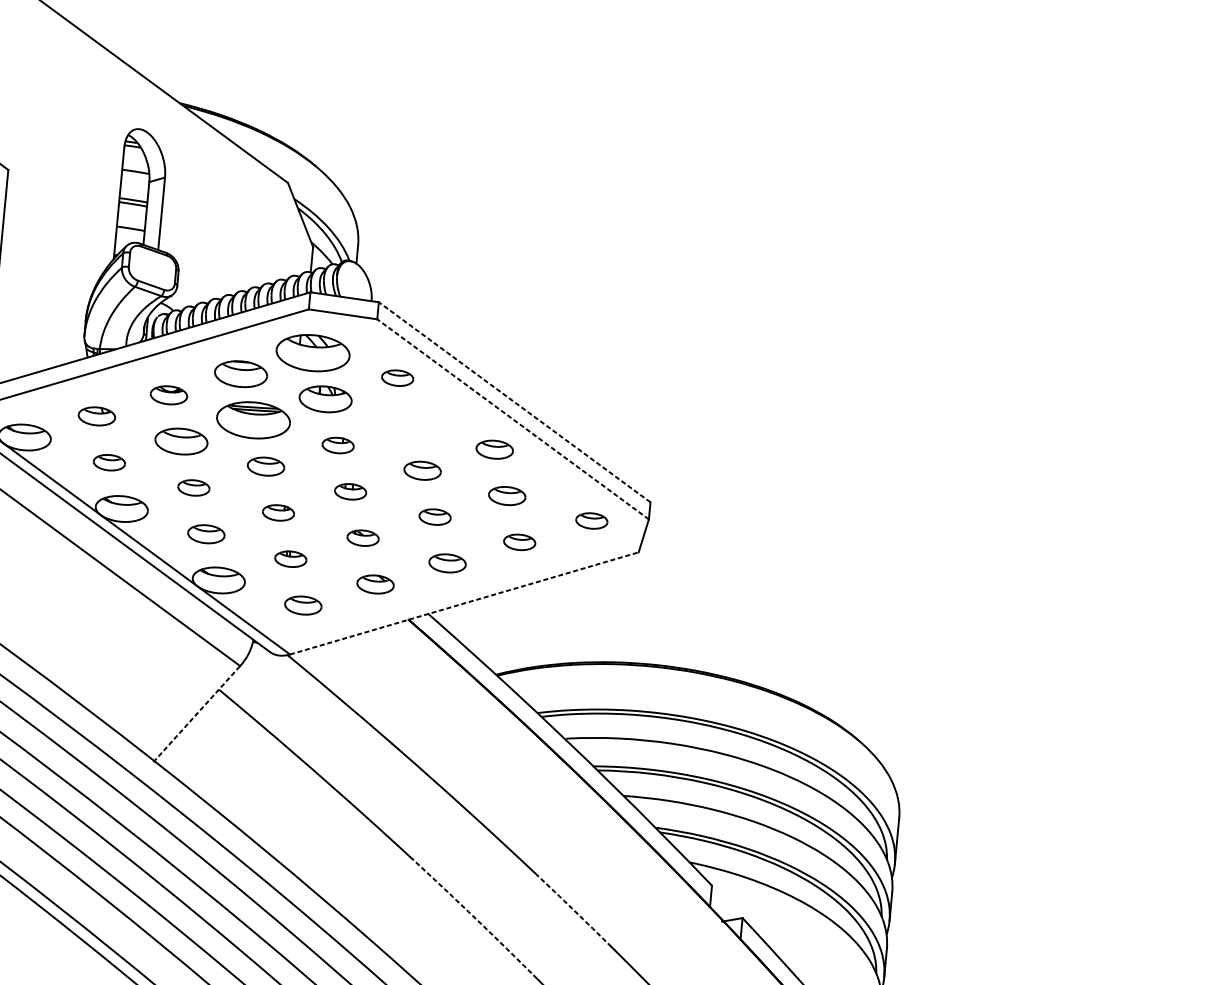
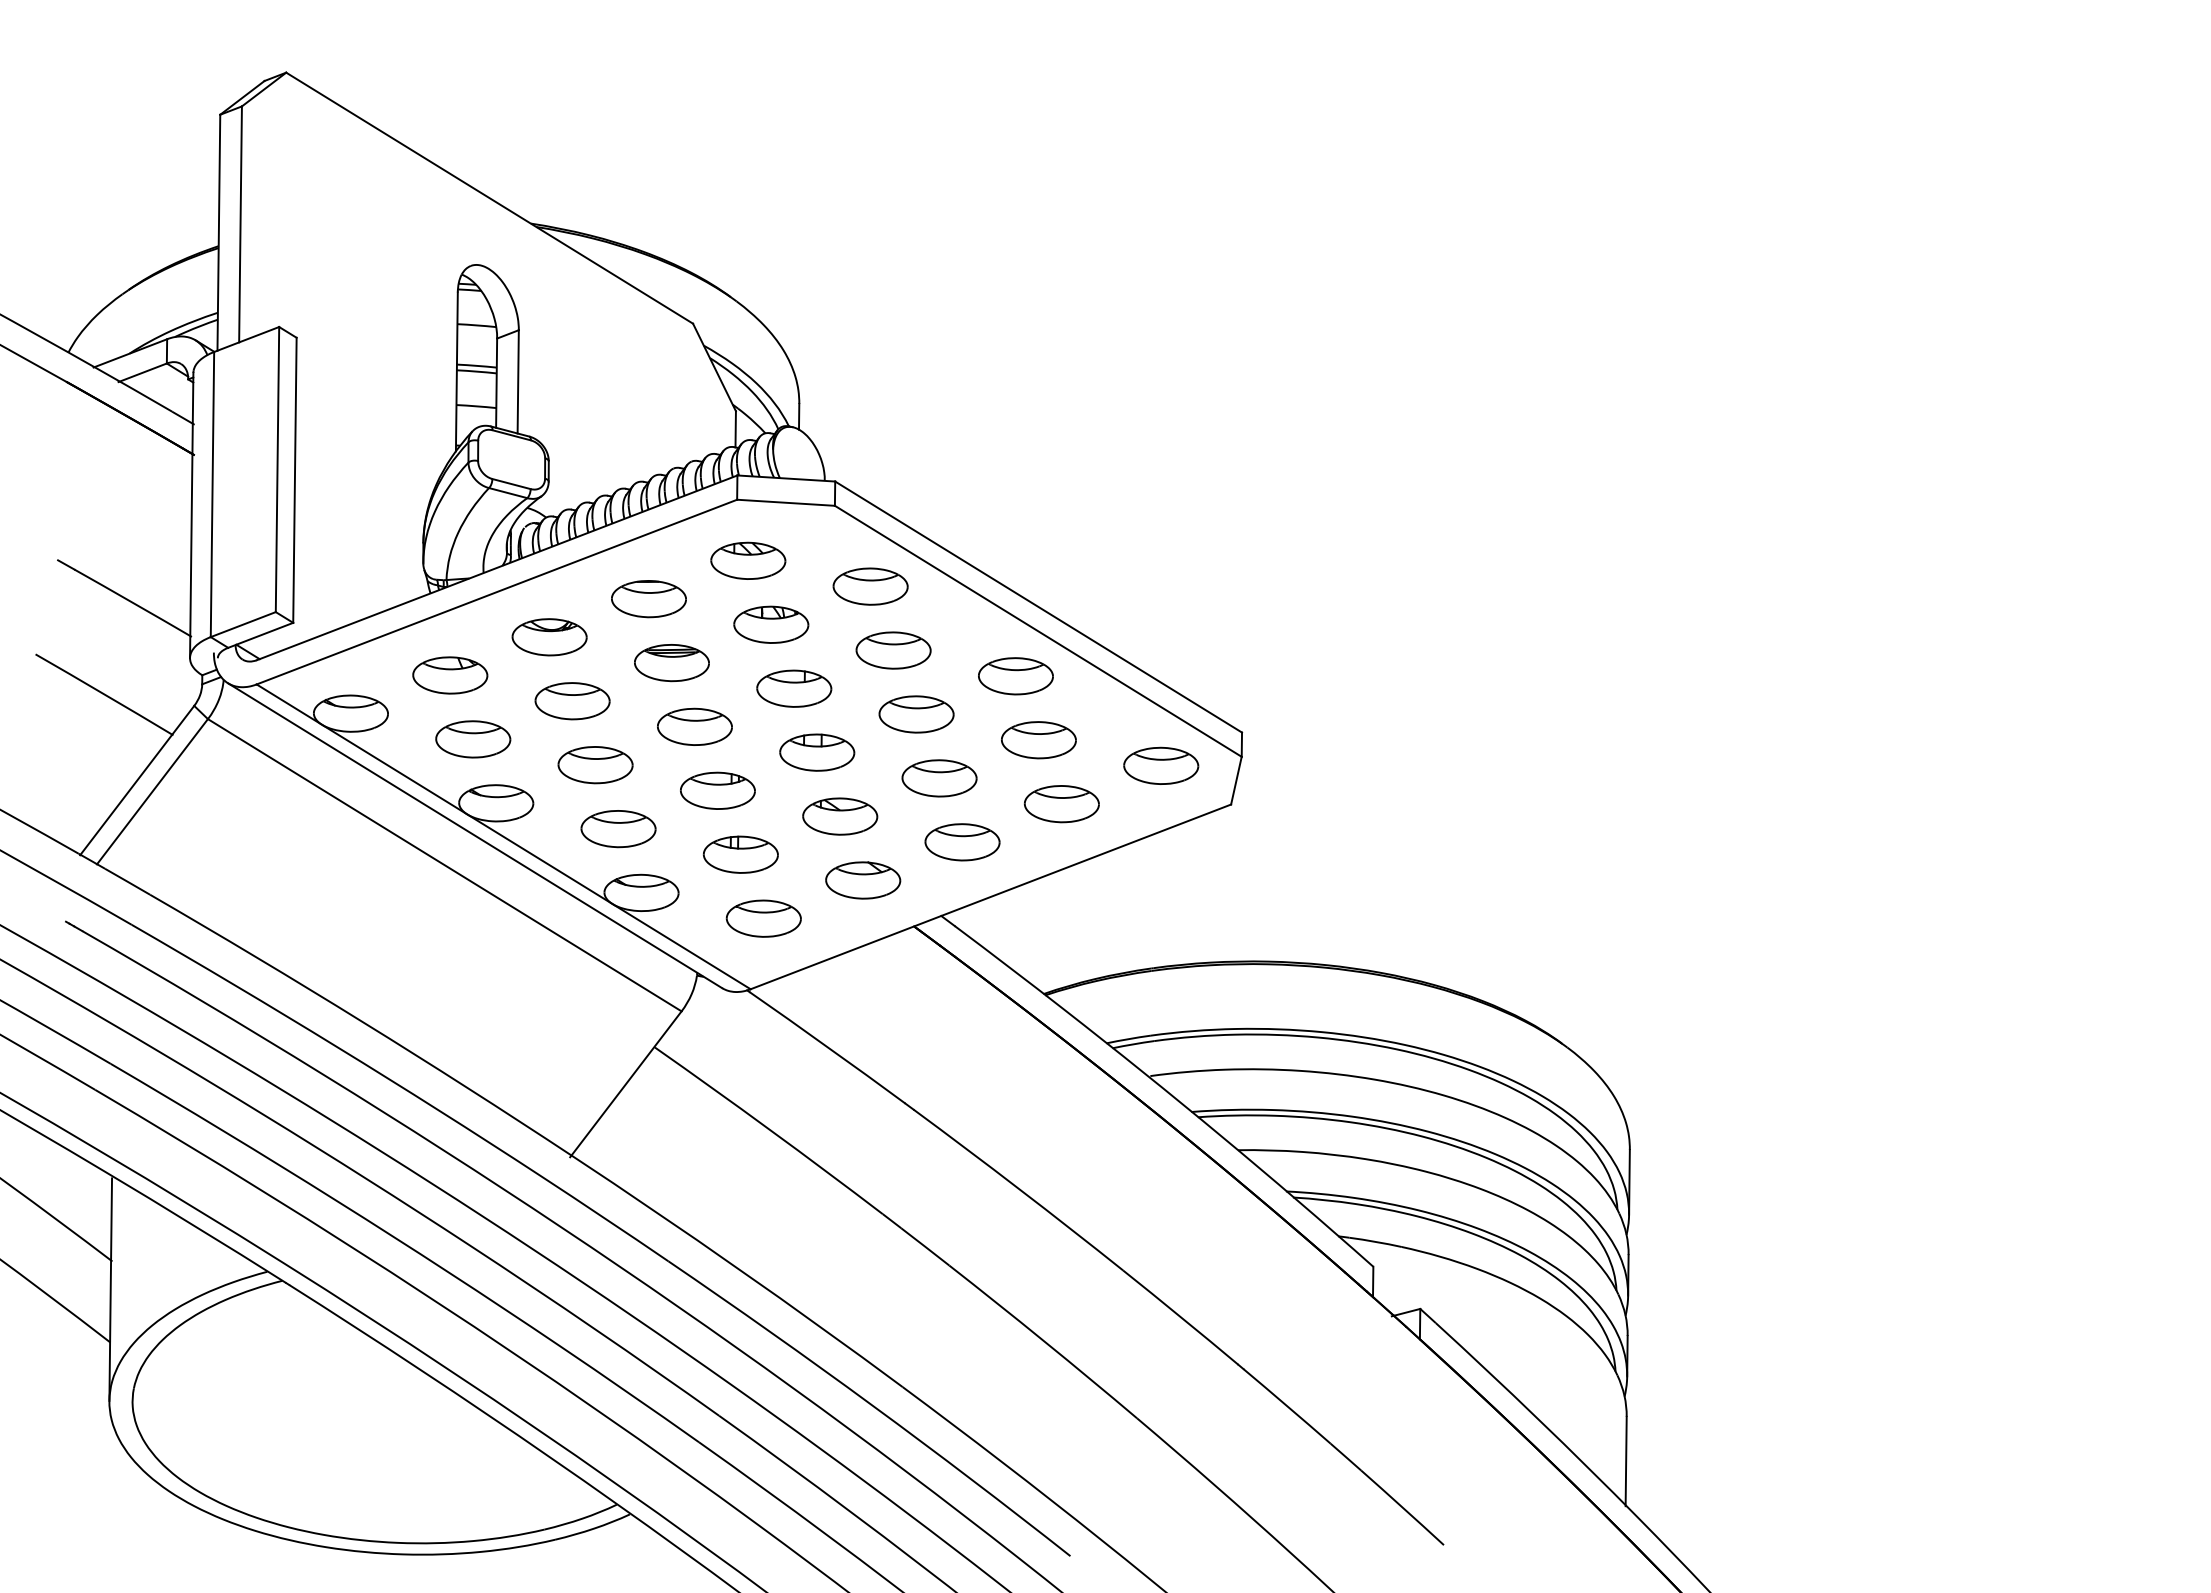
part: (313, 352) -> (748, 560), size x0.71
part: (397, 378) -> (870, 586), size x1.67
part: (168, 395) -> (549, 637), size x1.43
line: (514, 401) -> (1038, 606), dashed -> solid
part: (97, 416) -> (450, 675), size x1.43
line: (512, 419) -> (1037, 631), dashed -> solid
part: (253, 420) -> (671, 663), size x0.71
part: (410, 424) -> (893, 650), added
part: (338, 445) -> (794, 688), size x1.67
part: (494, 449) -> (1015, 676), size x1.43
part: (109, 462) -> (473, 739), size x1.67
part: (265, 466) -> (694, 726), size x1.43
part: (422, 470) -> (916, 714), size x1.43
part: (193, 488) -> (595, 765), size x1.67
part: (350, 491) -> (817, 752), size x1.67
part: (506, 496) -> (1038, 740), size x1.43
part: (278, 512) -> (717, 790), size x1.67
part: (435, 517) -> (939, 778), size x1.67
part: (591, 520) -> (1161, 765), size x1.67
part: (206, 534) -> (618, 829), size x1.43
part: (363, 538) -> (840, 816), size x1.67
part: (519, 542) -> (1061, 804), size x1.67
part: (290, 559) -> (740, 854), size x1.67
part: (447, 563) -> (962, 842), size x1.43
part: (375, 584) -> (863, 880), size x1.43
line: (464, 603) -> (991, 896), dashed -> solid
part: (303, 605) -> (763, 918), size x1.43
line: (196, 714) -> (625, 1084), dashed -> solid
arc: (574, 910) -> (1181, 1317), dashed -> solid
arc: (475, 919) -> (1043, 1341), dashed -> solid

